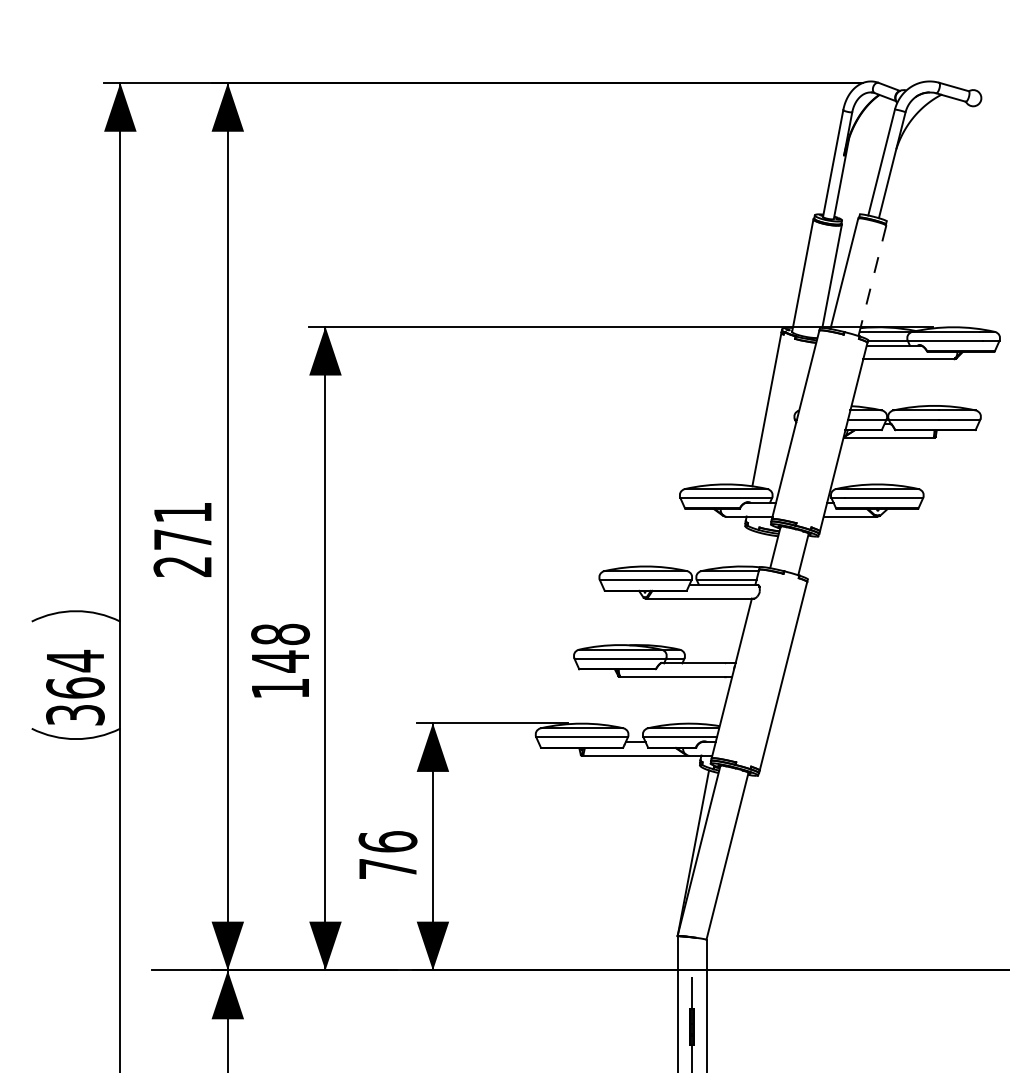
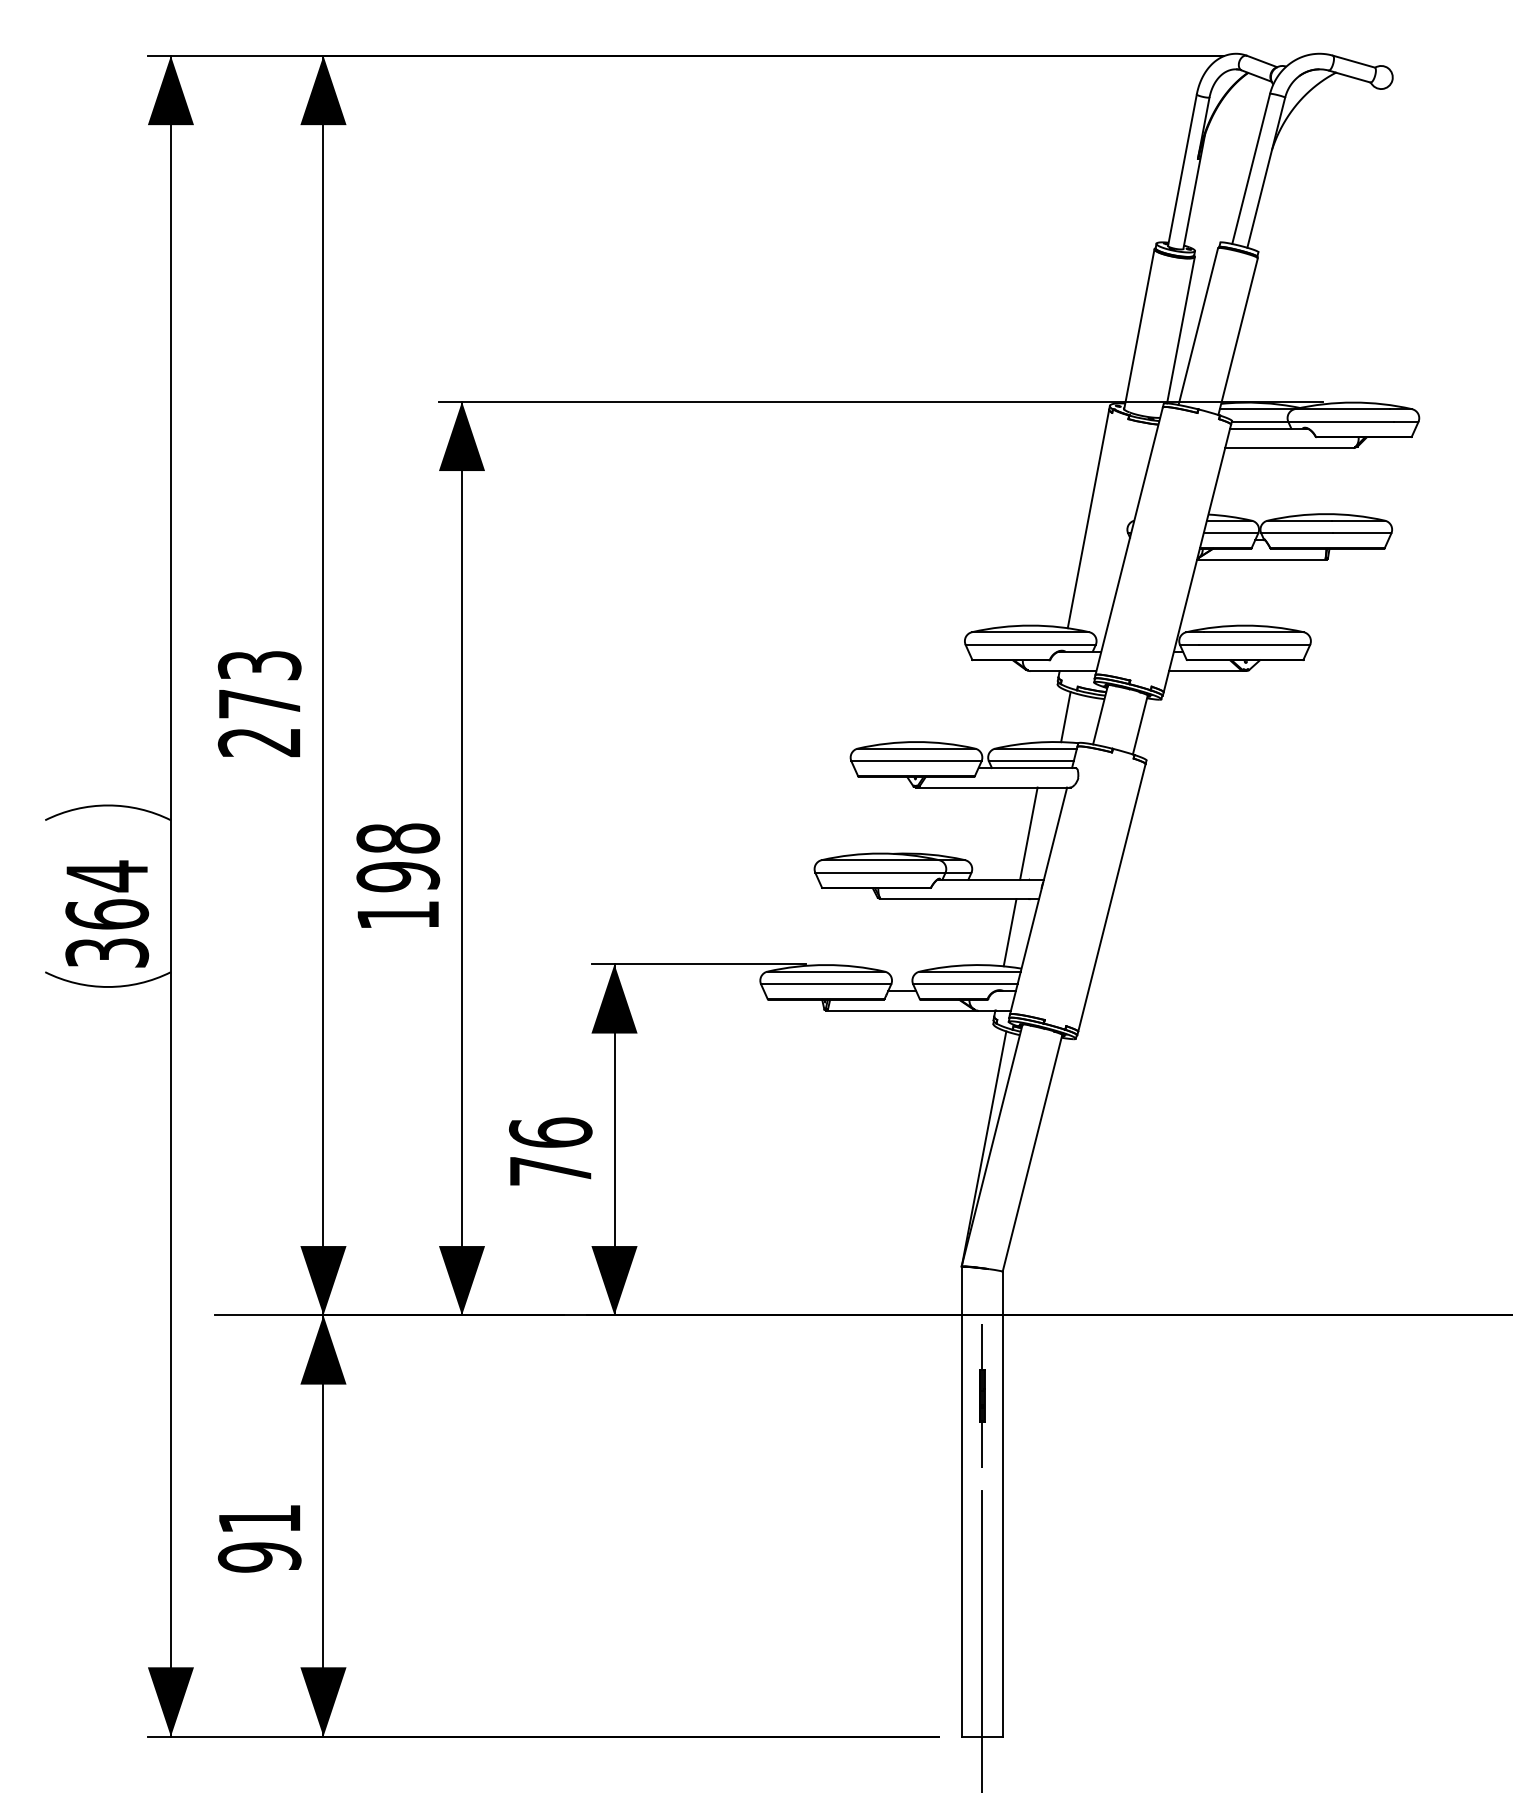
line: (872, 280) -> (1238, 336), dashed -> solid
text: (182, 512) -> (259, 665), 271 -> 273
line: (750, 549) -> (1065, 717), added
line: (724, 630) -> (1028, 833), added
text: (280, 661) -> (398, 877), 148 -> 198
line: (711, 700) -> (1009, 932), added

